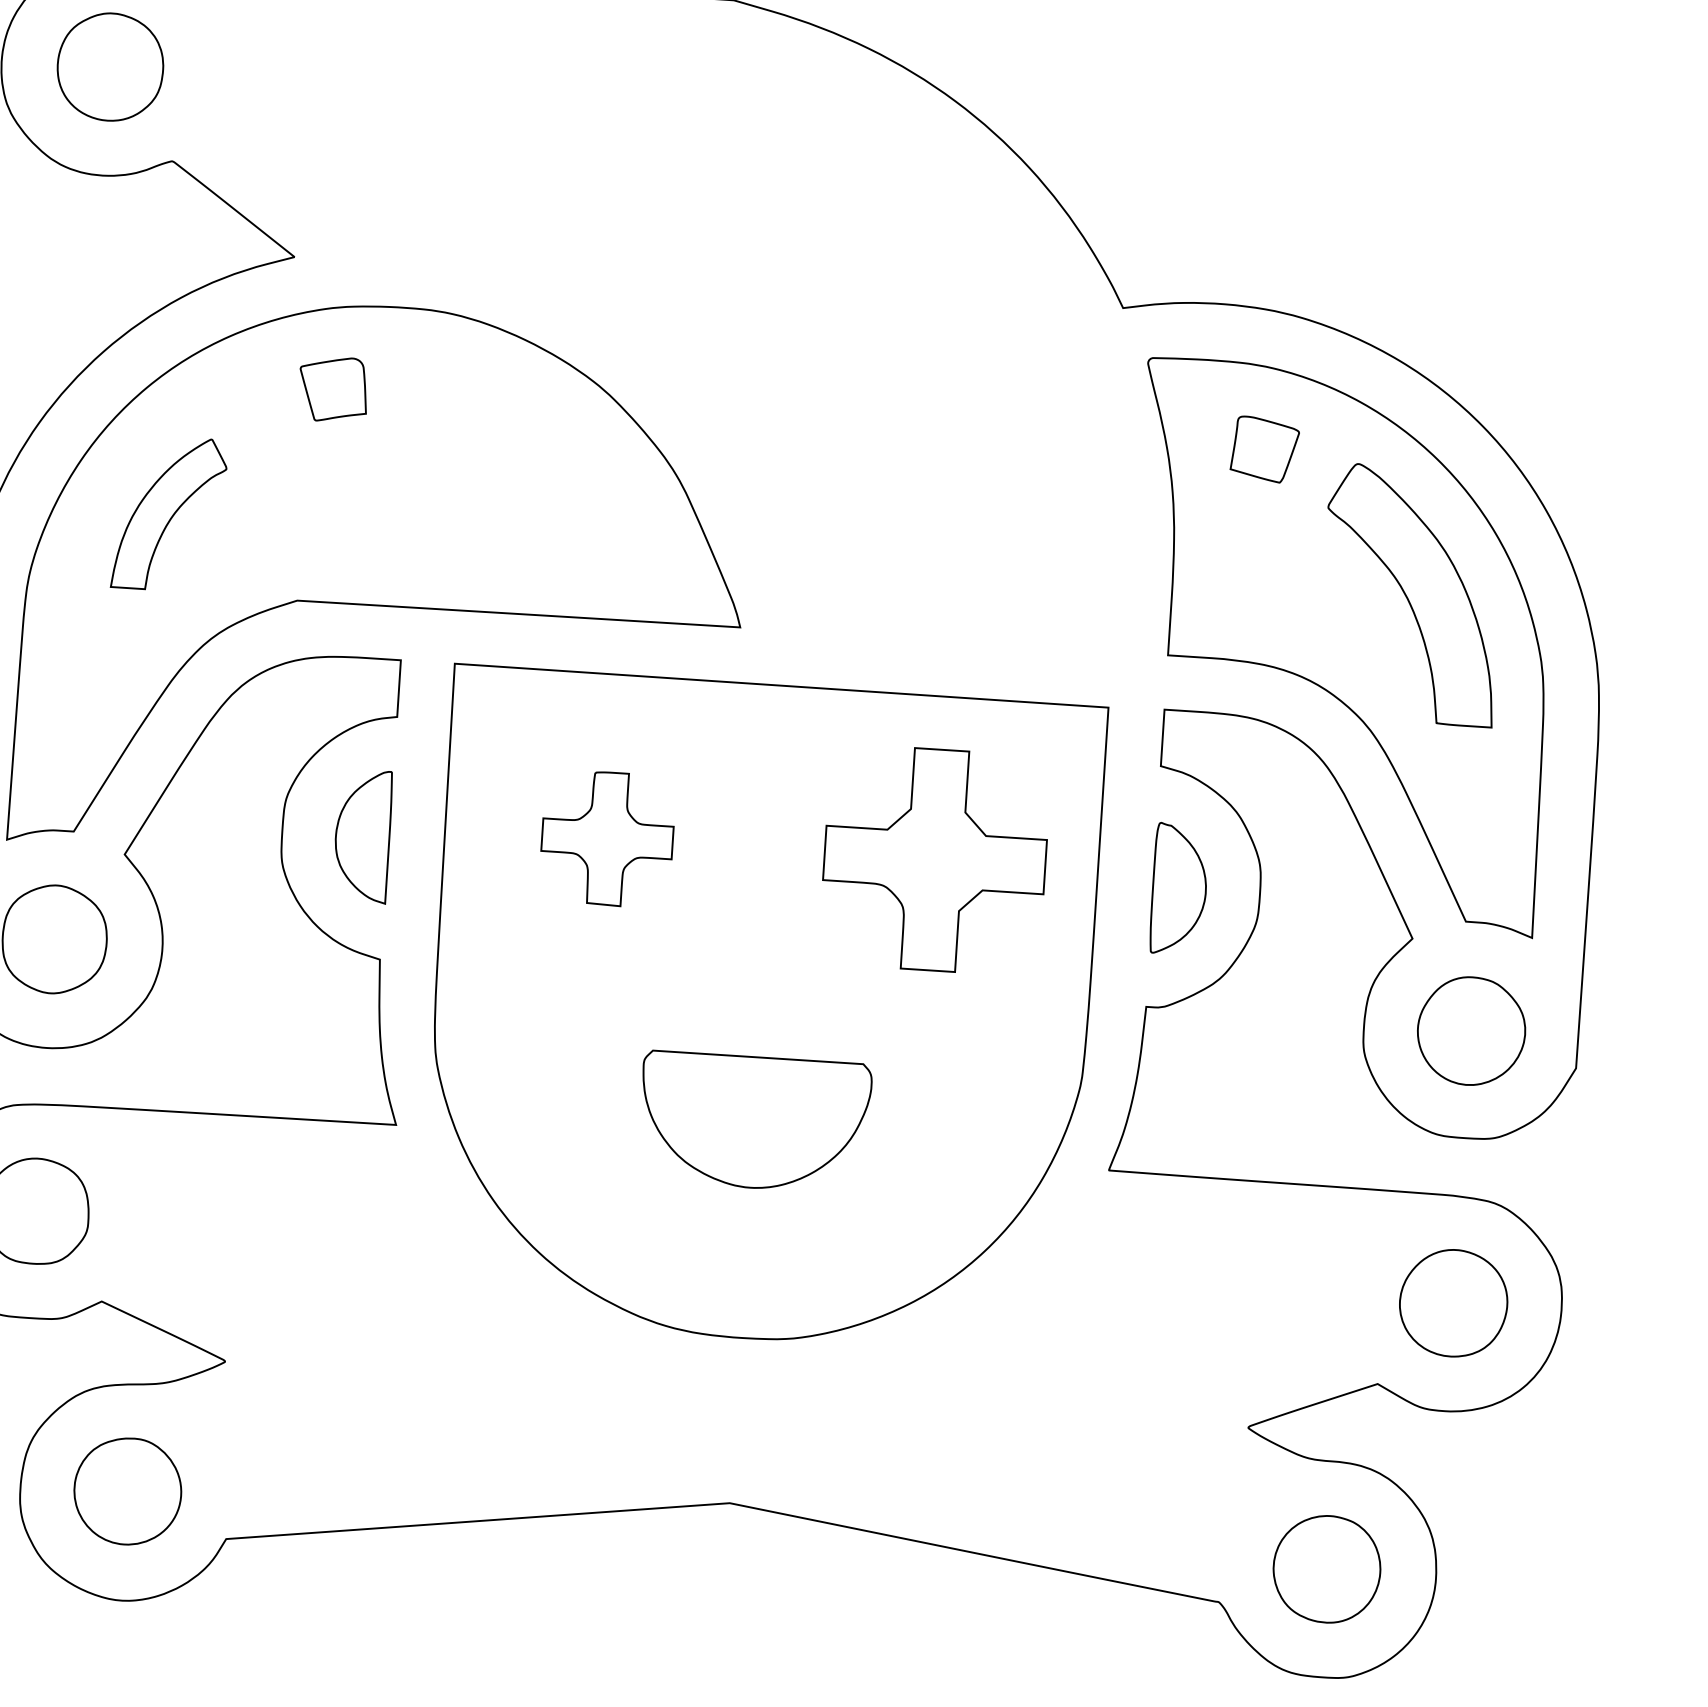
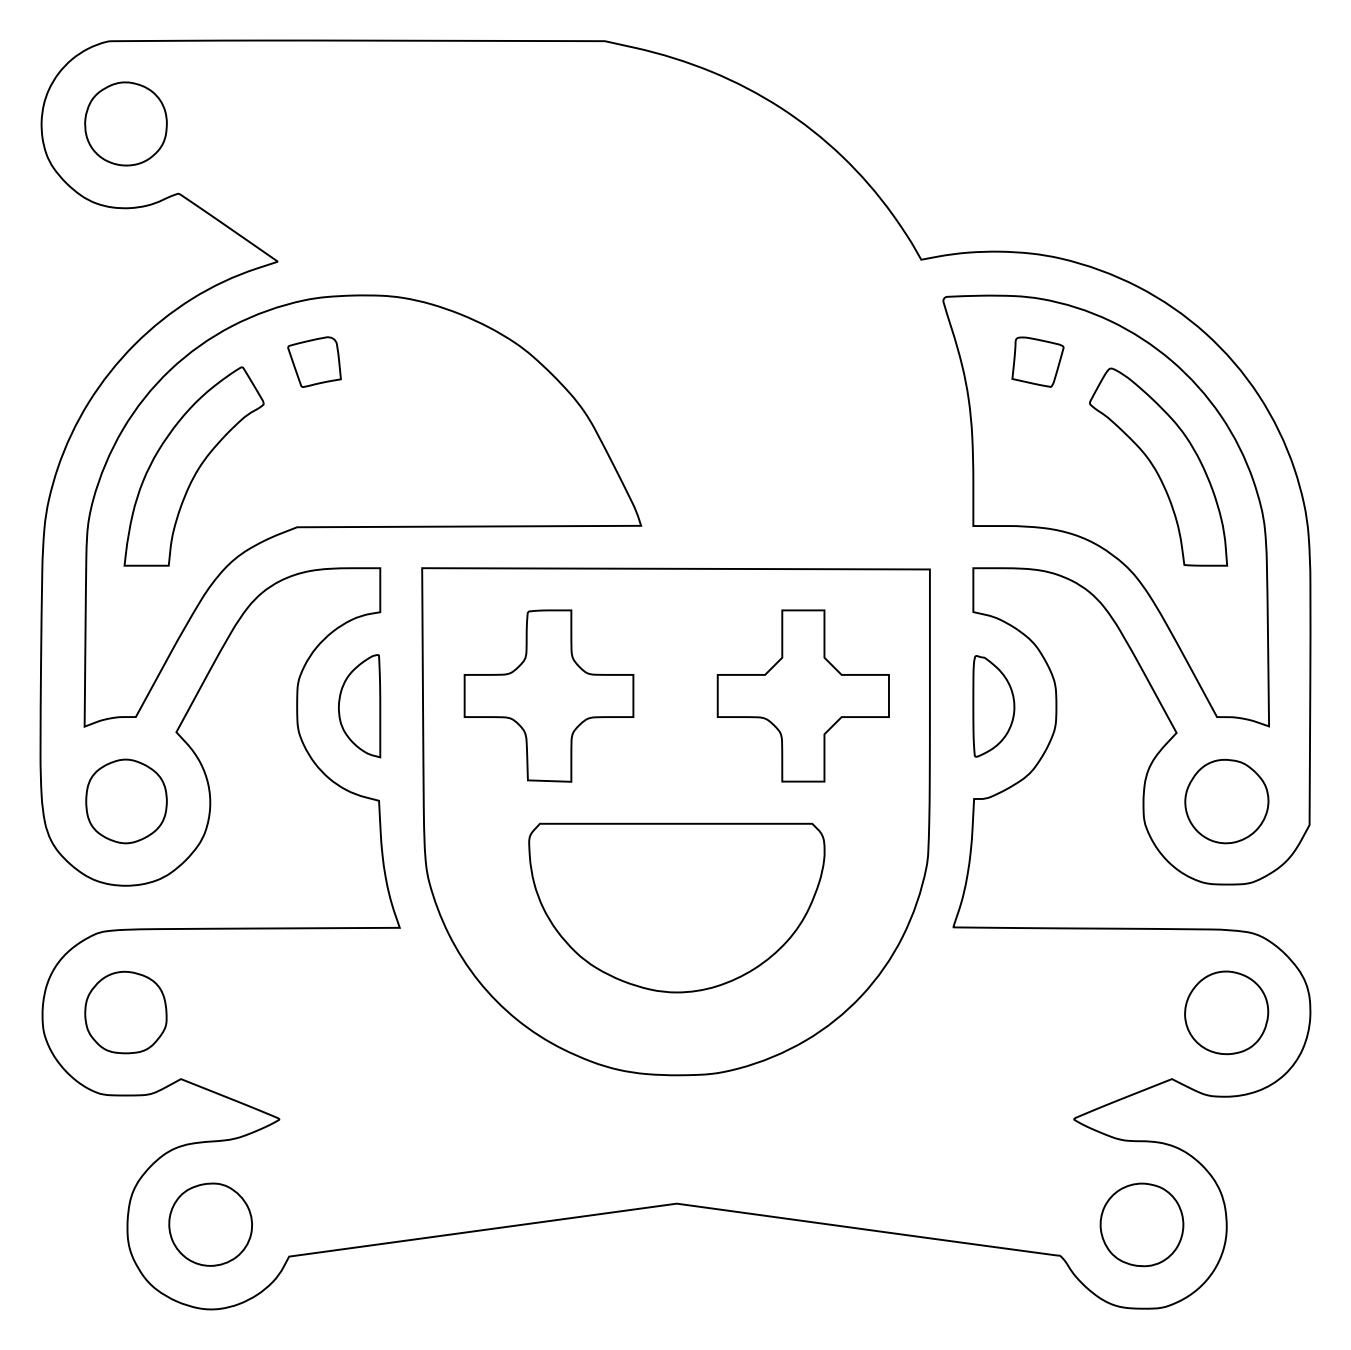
part: (168, 513) -> (193, 466), size x1.67
part: (606, 838) -> (548, 695), size x1.67
part: (754, 1121) -> (676, 907), size x1.67

